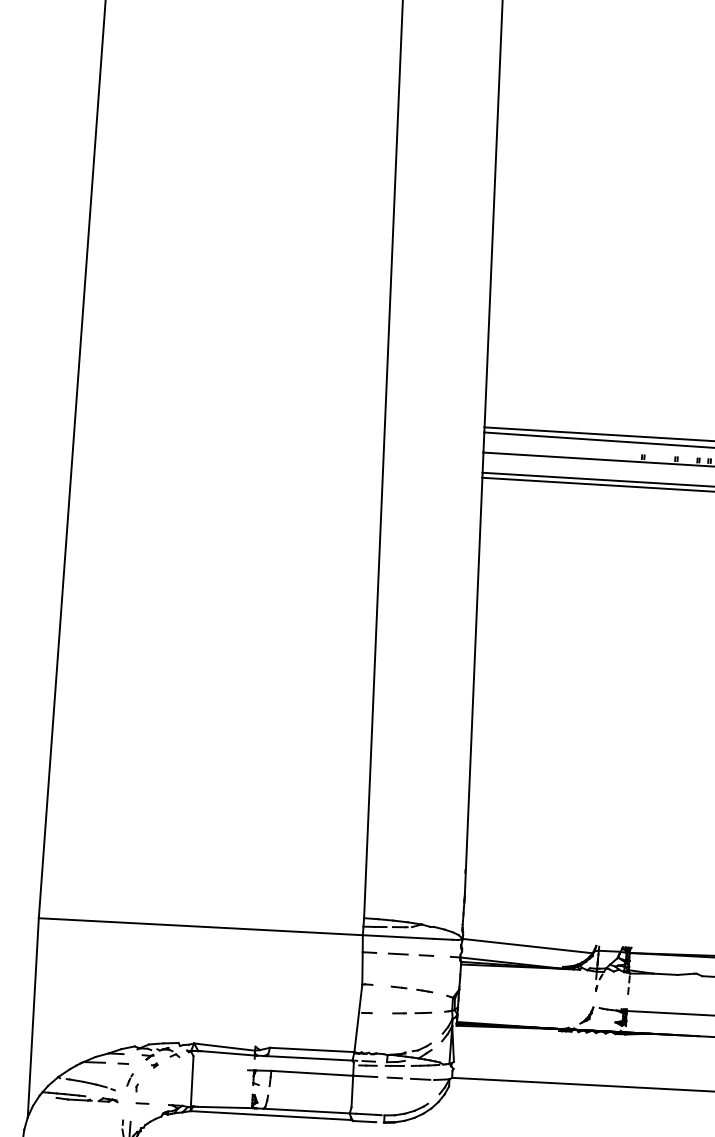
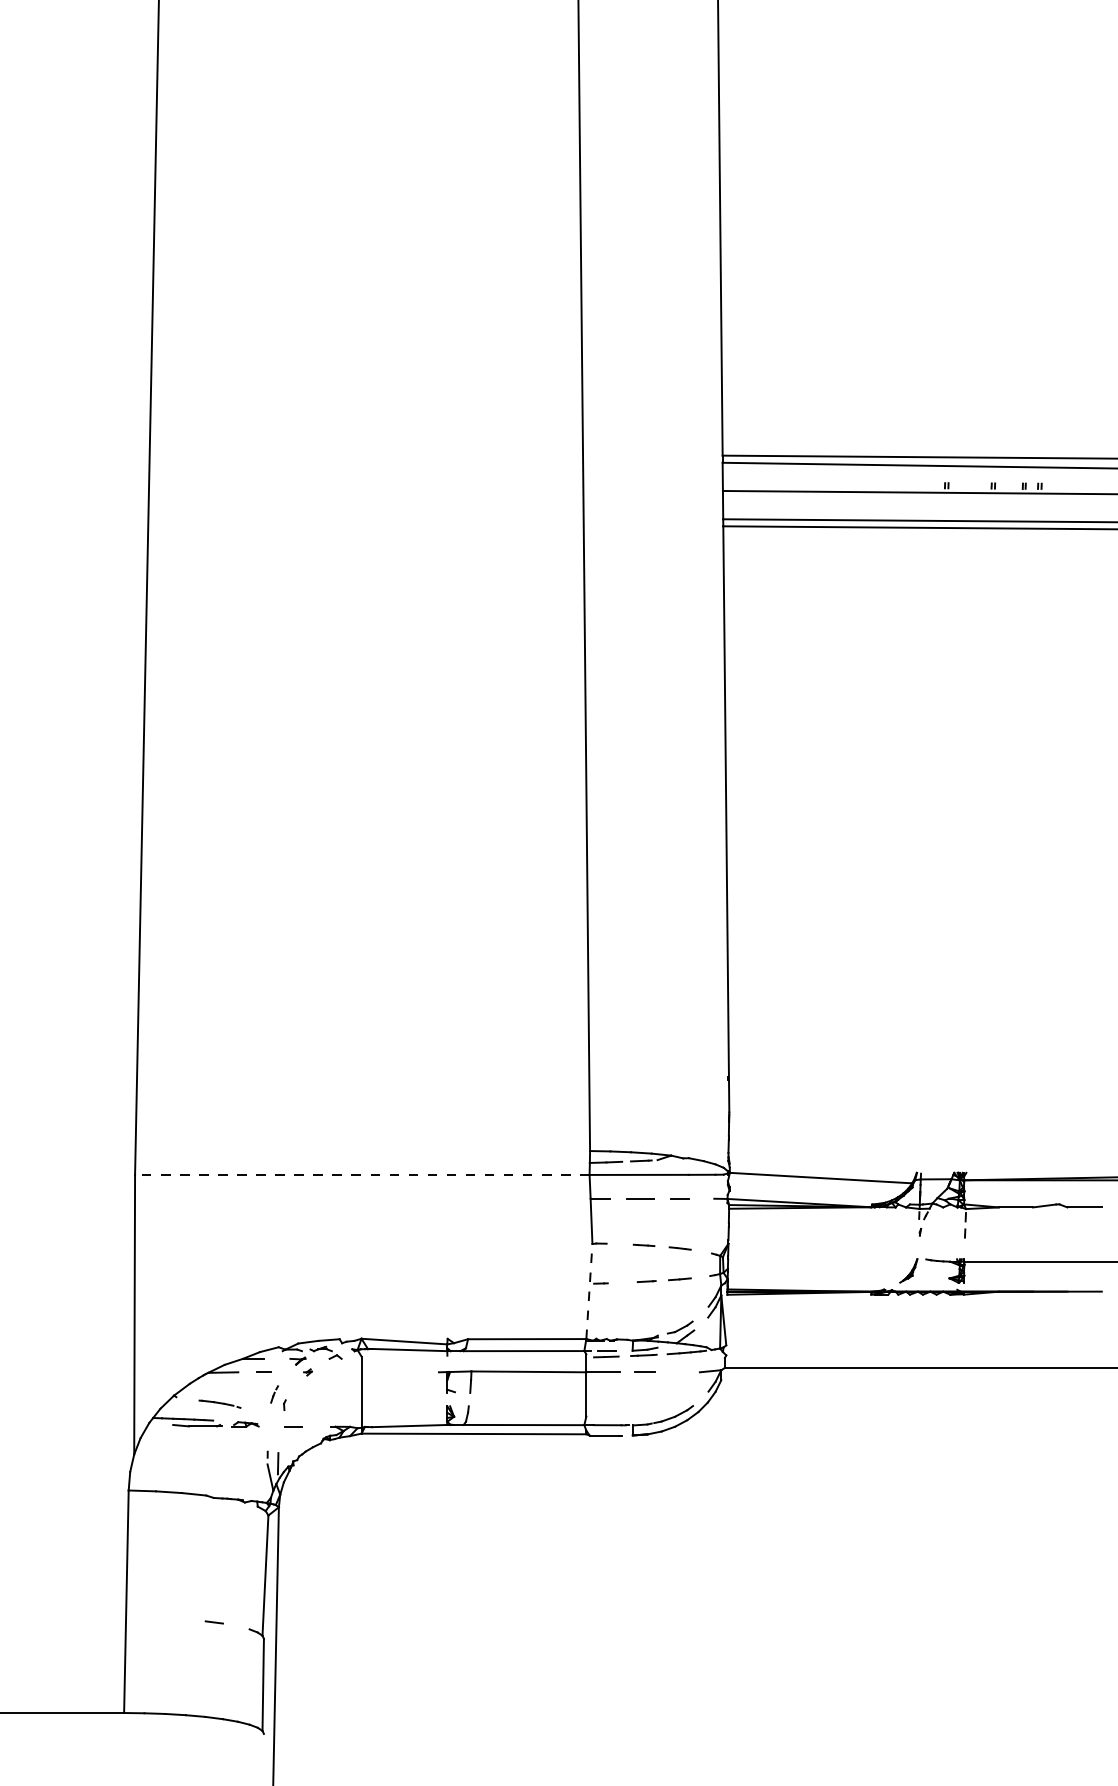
line: (200, 926) -> (361, 1174), solid -> dashed
line: (358, 1018) -> (589, 1291), solid -> dashed
line: (420, 1079) -> (680, 1372), removed
part: (90, 1085) -> (219, 1404), size x0.6

